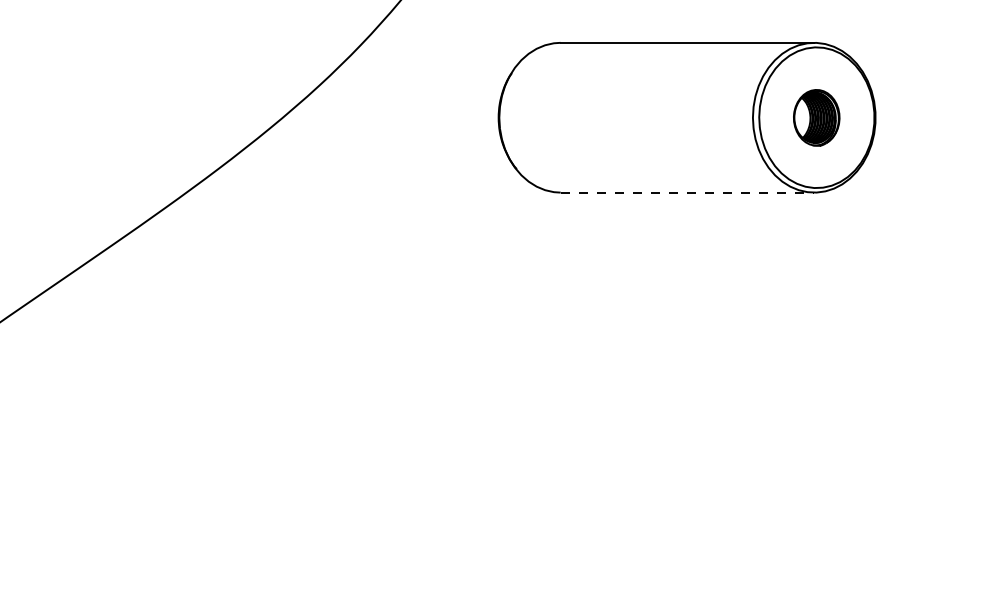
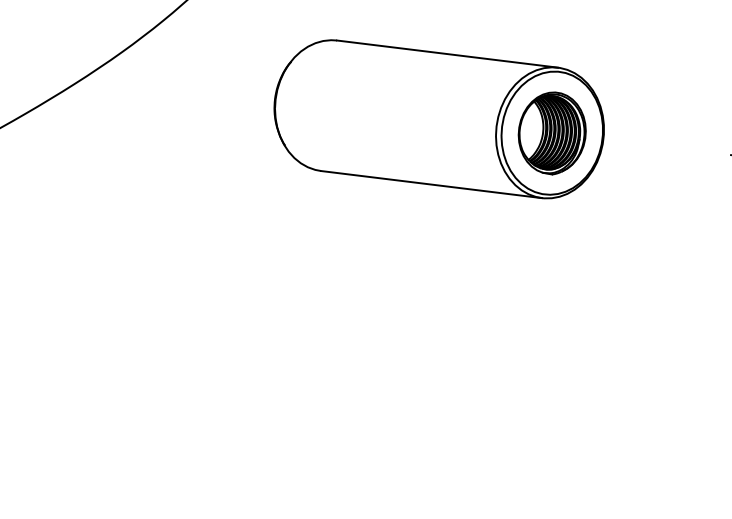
part: (816, 117) -> (551, 132), size x1.67
line: (687, 192) -> (431, 184), dashed -> solid

